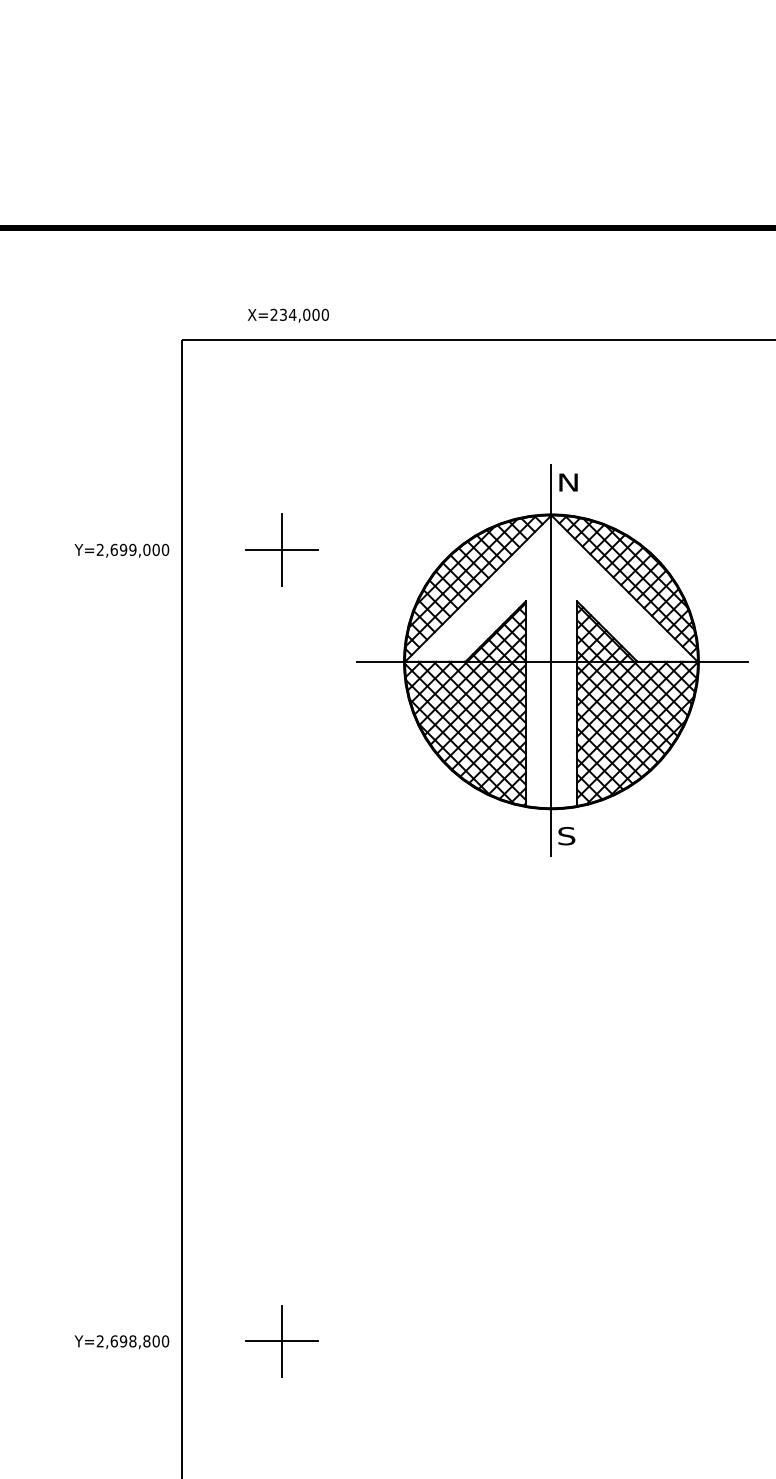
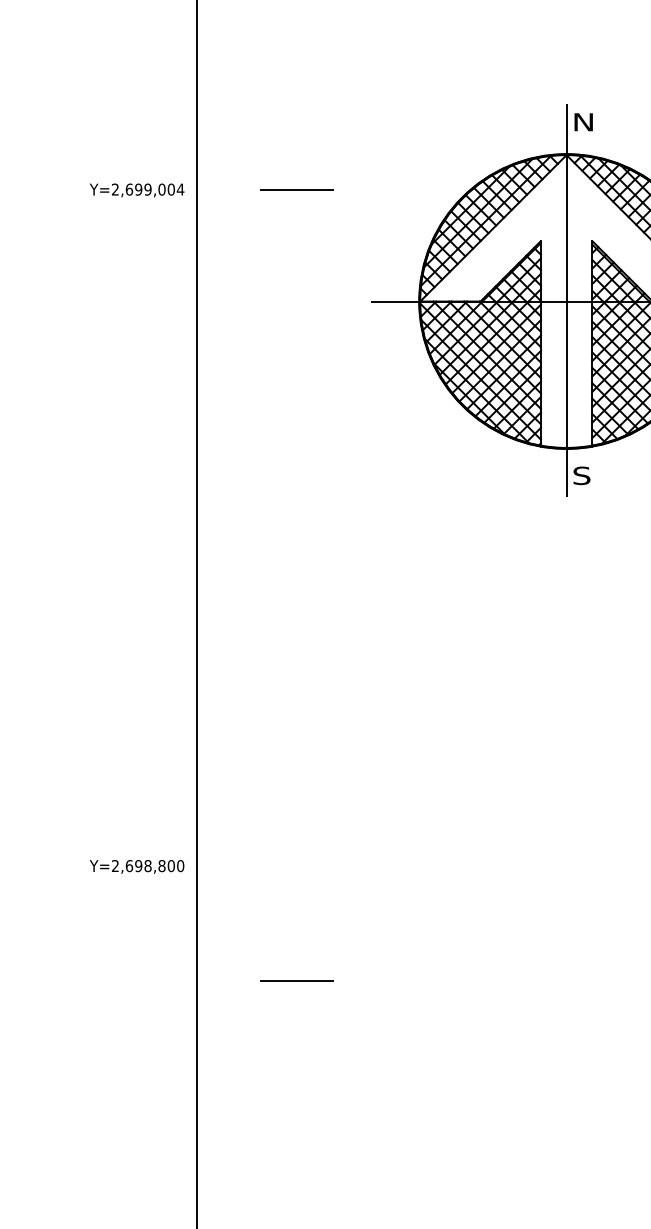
text: (165, 549) -> (180, 189), Y=2,699,000 -> Y=2,699,004
line: (281, 549) -> (296, 189), removed
line: (281, 1341) -> (296, 981), removed
text: (121, 1342) -> (136, 867), moved

